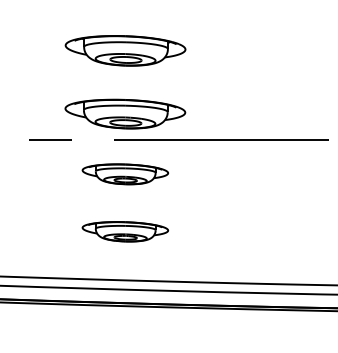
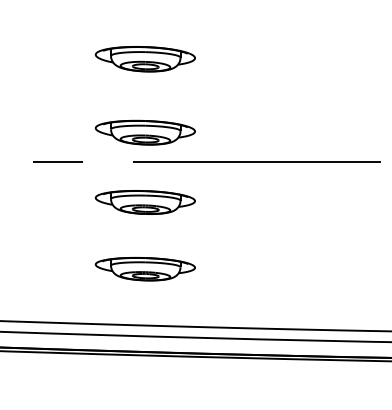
part: (124, 50) -> (144, 58), size x0.71
part: (125, 114) -> (145, 133), size x0.71

